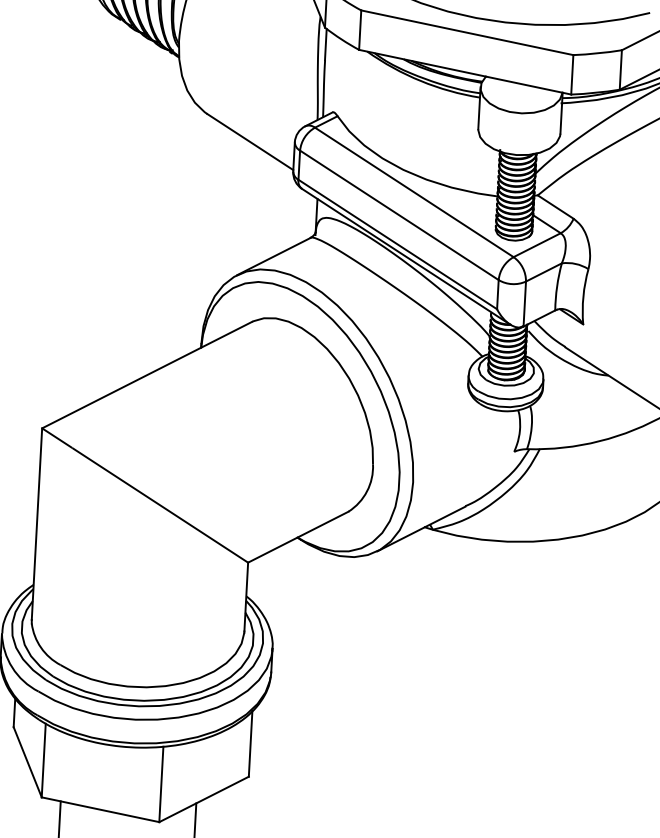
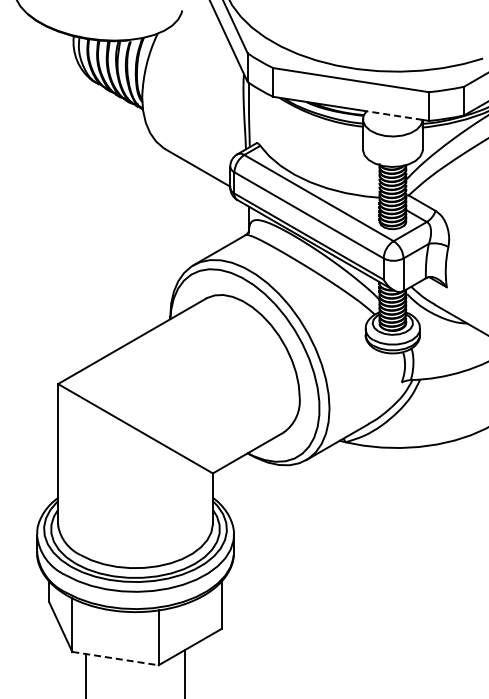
line: (524, 84) -> (394, 115), solid -> dashed
line: (100, 809) -> (115, 658), solid -> dashed

